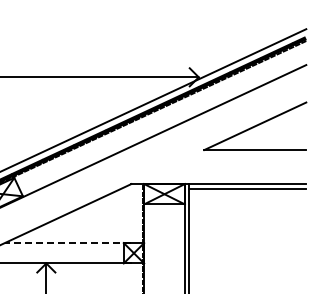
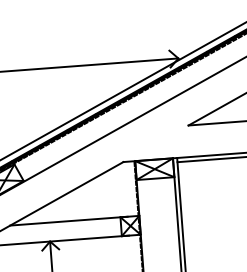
line: (67, 243) -> (68, 221), dashed -> solid

